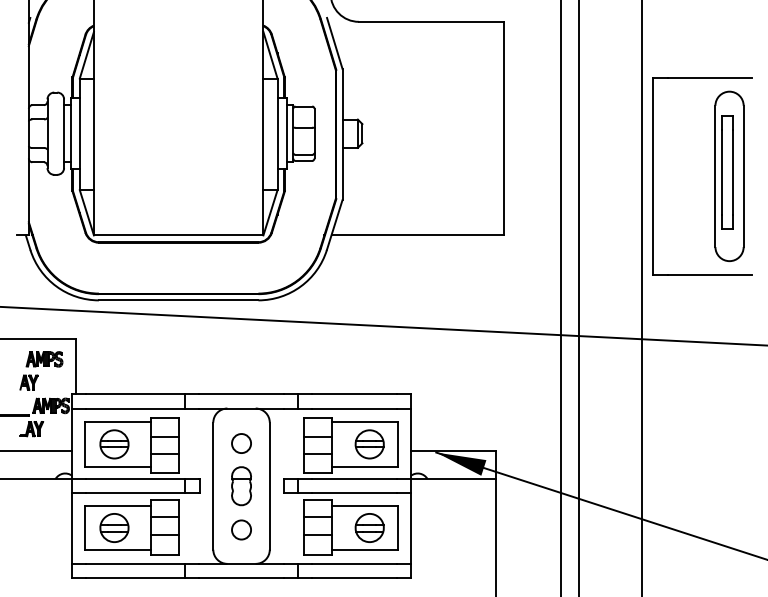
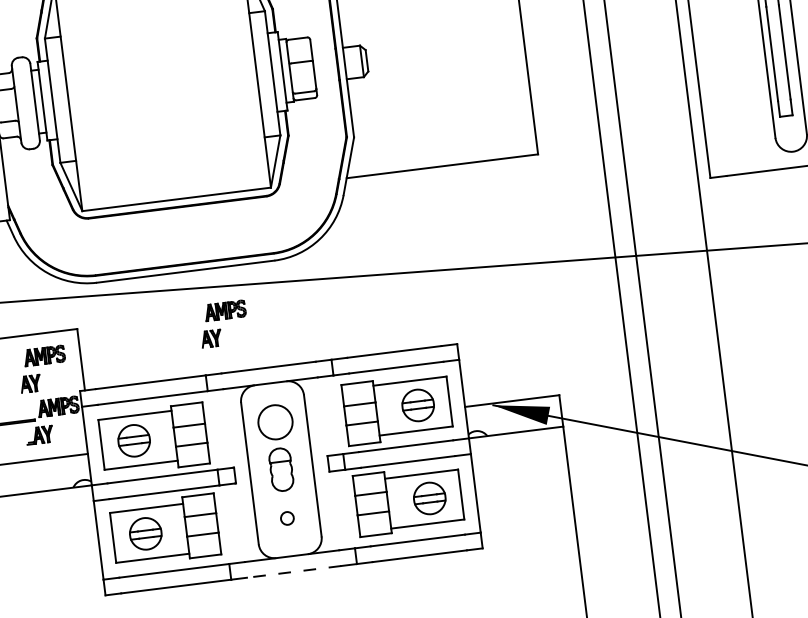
part: (206, 350) -> (223, 323), added
circle: (241, 443) -> (275, 422), size x1.6
circle: (241, 529) -> (287, 517), size x0.6
line: (241, 578) -> (294, 572), solid -> dashed

